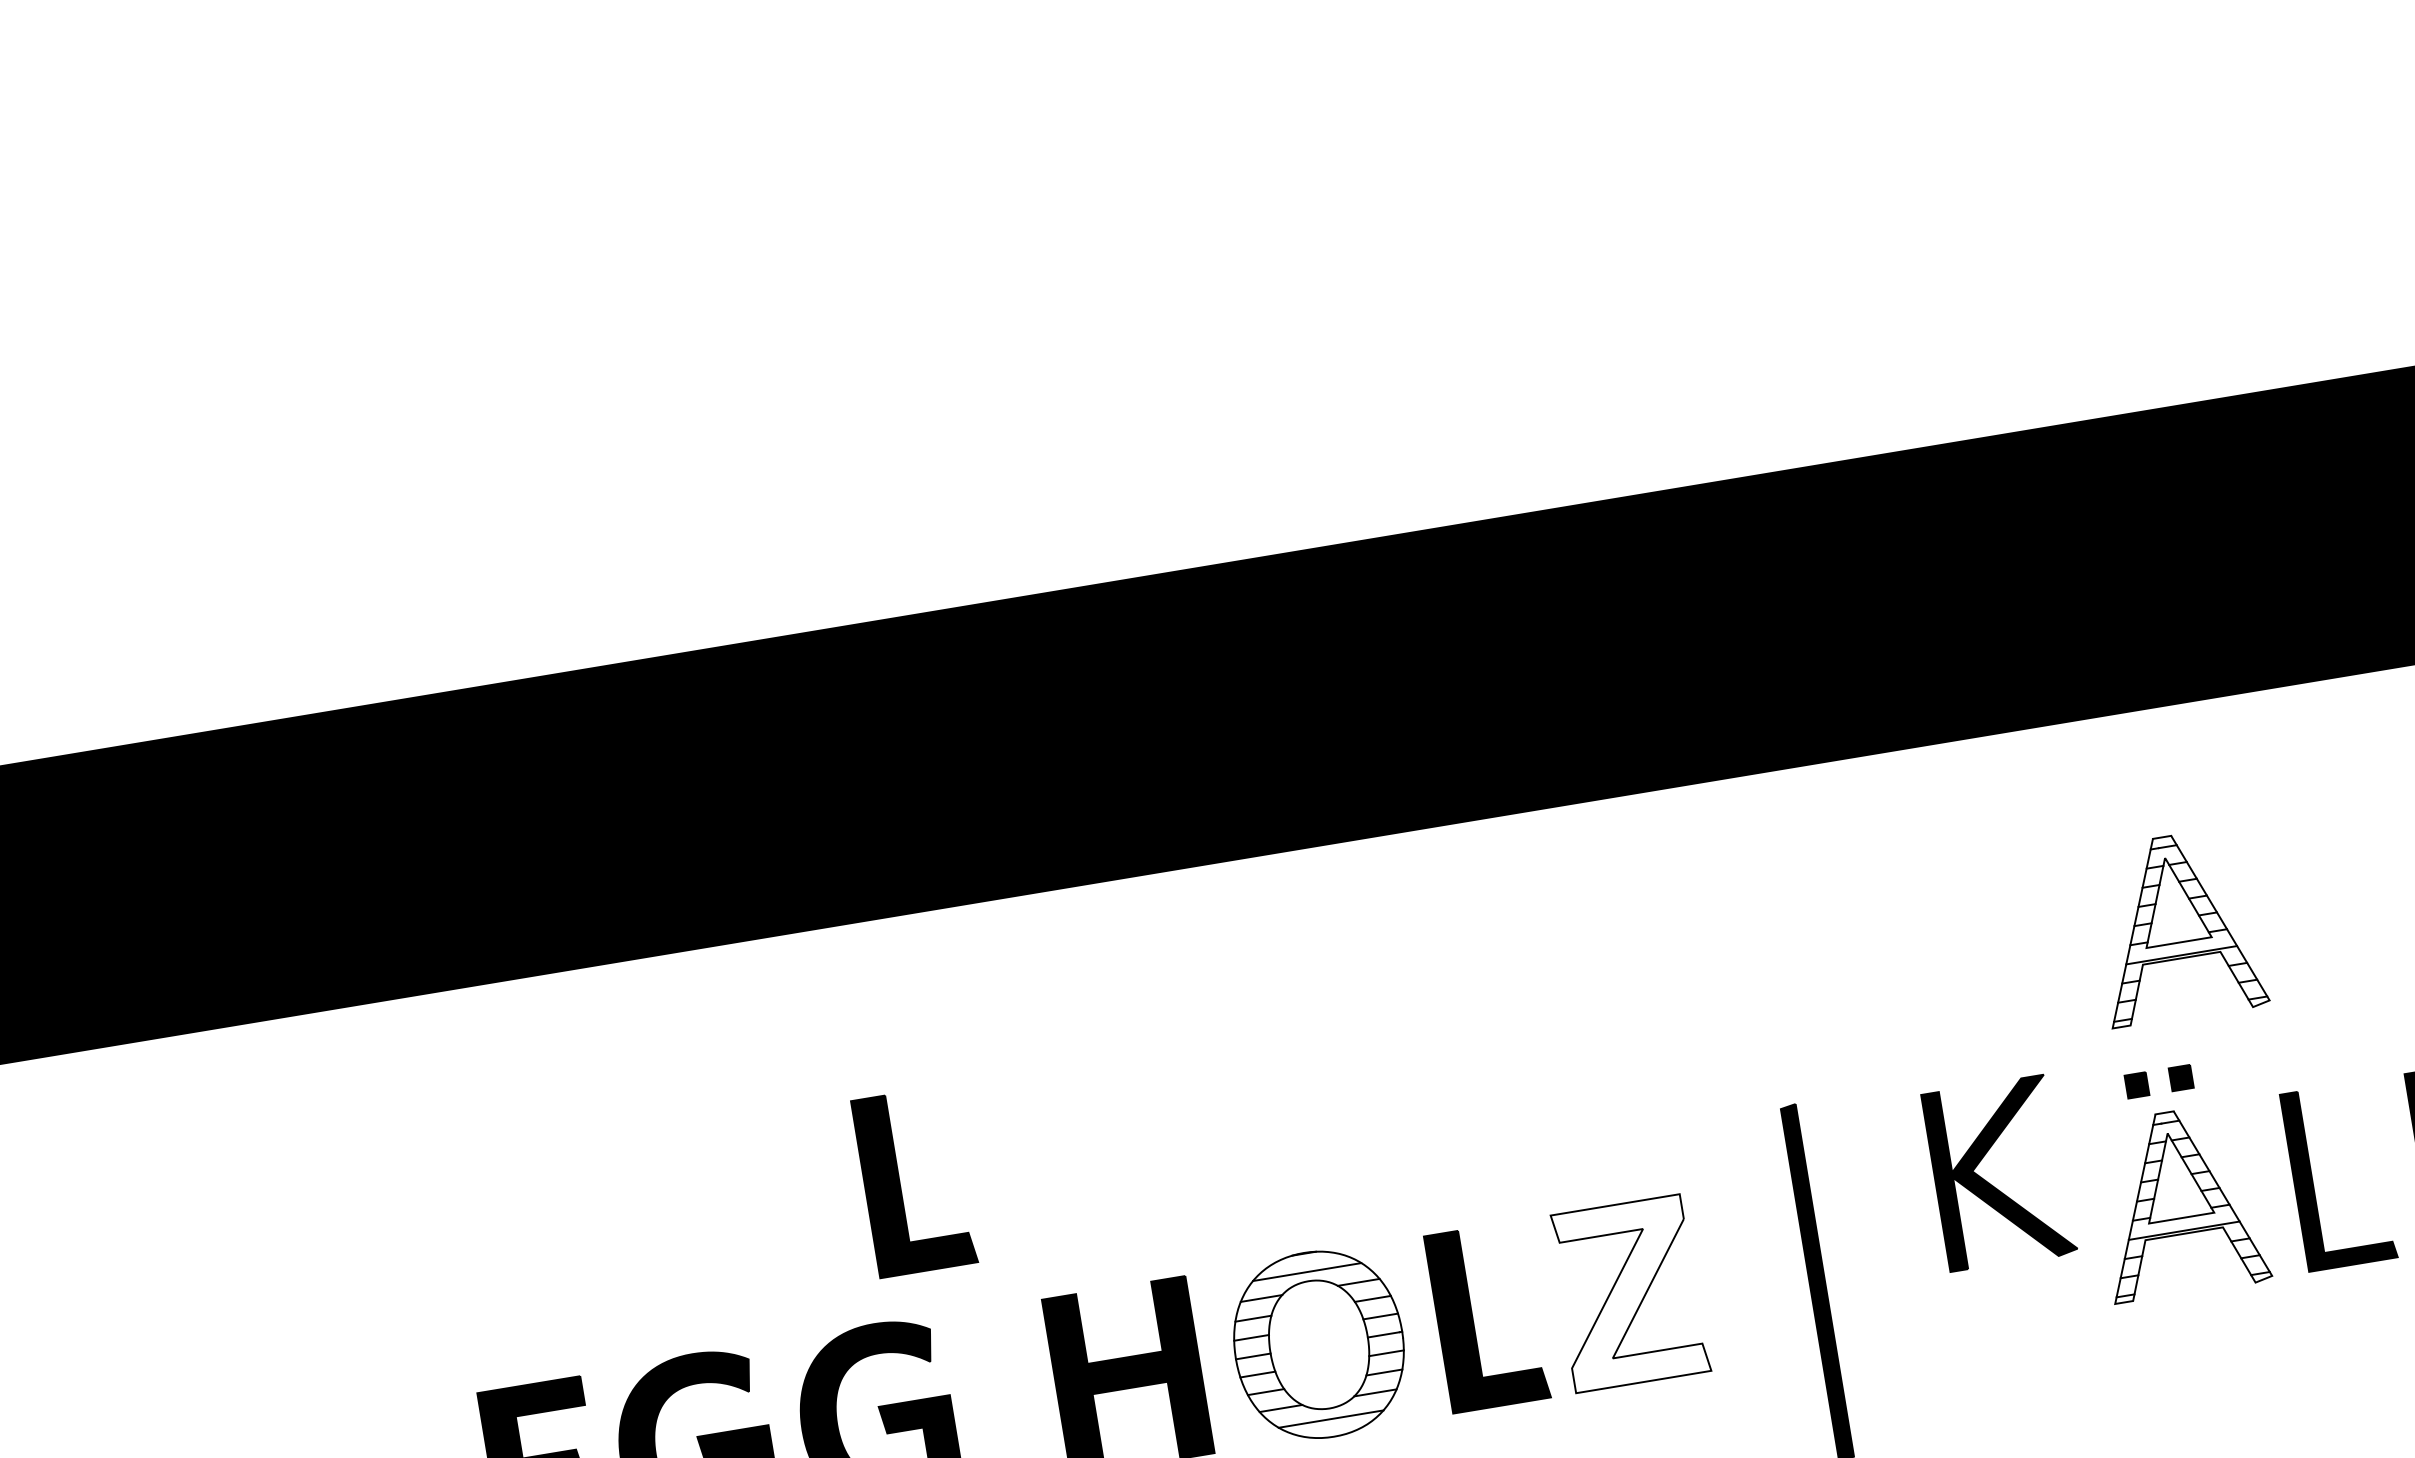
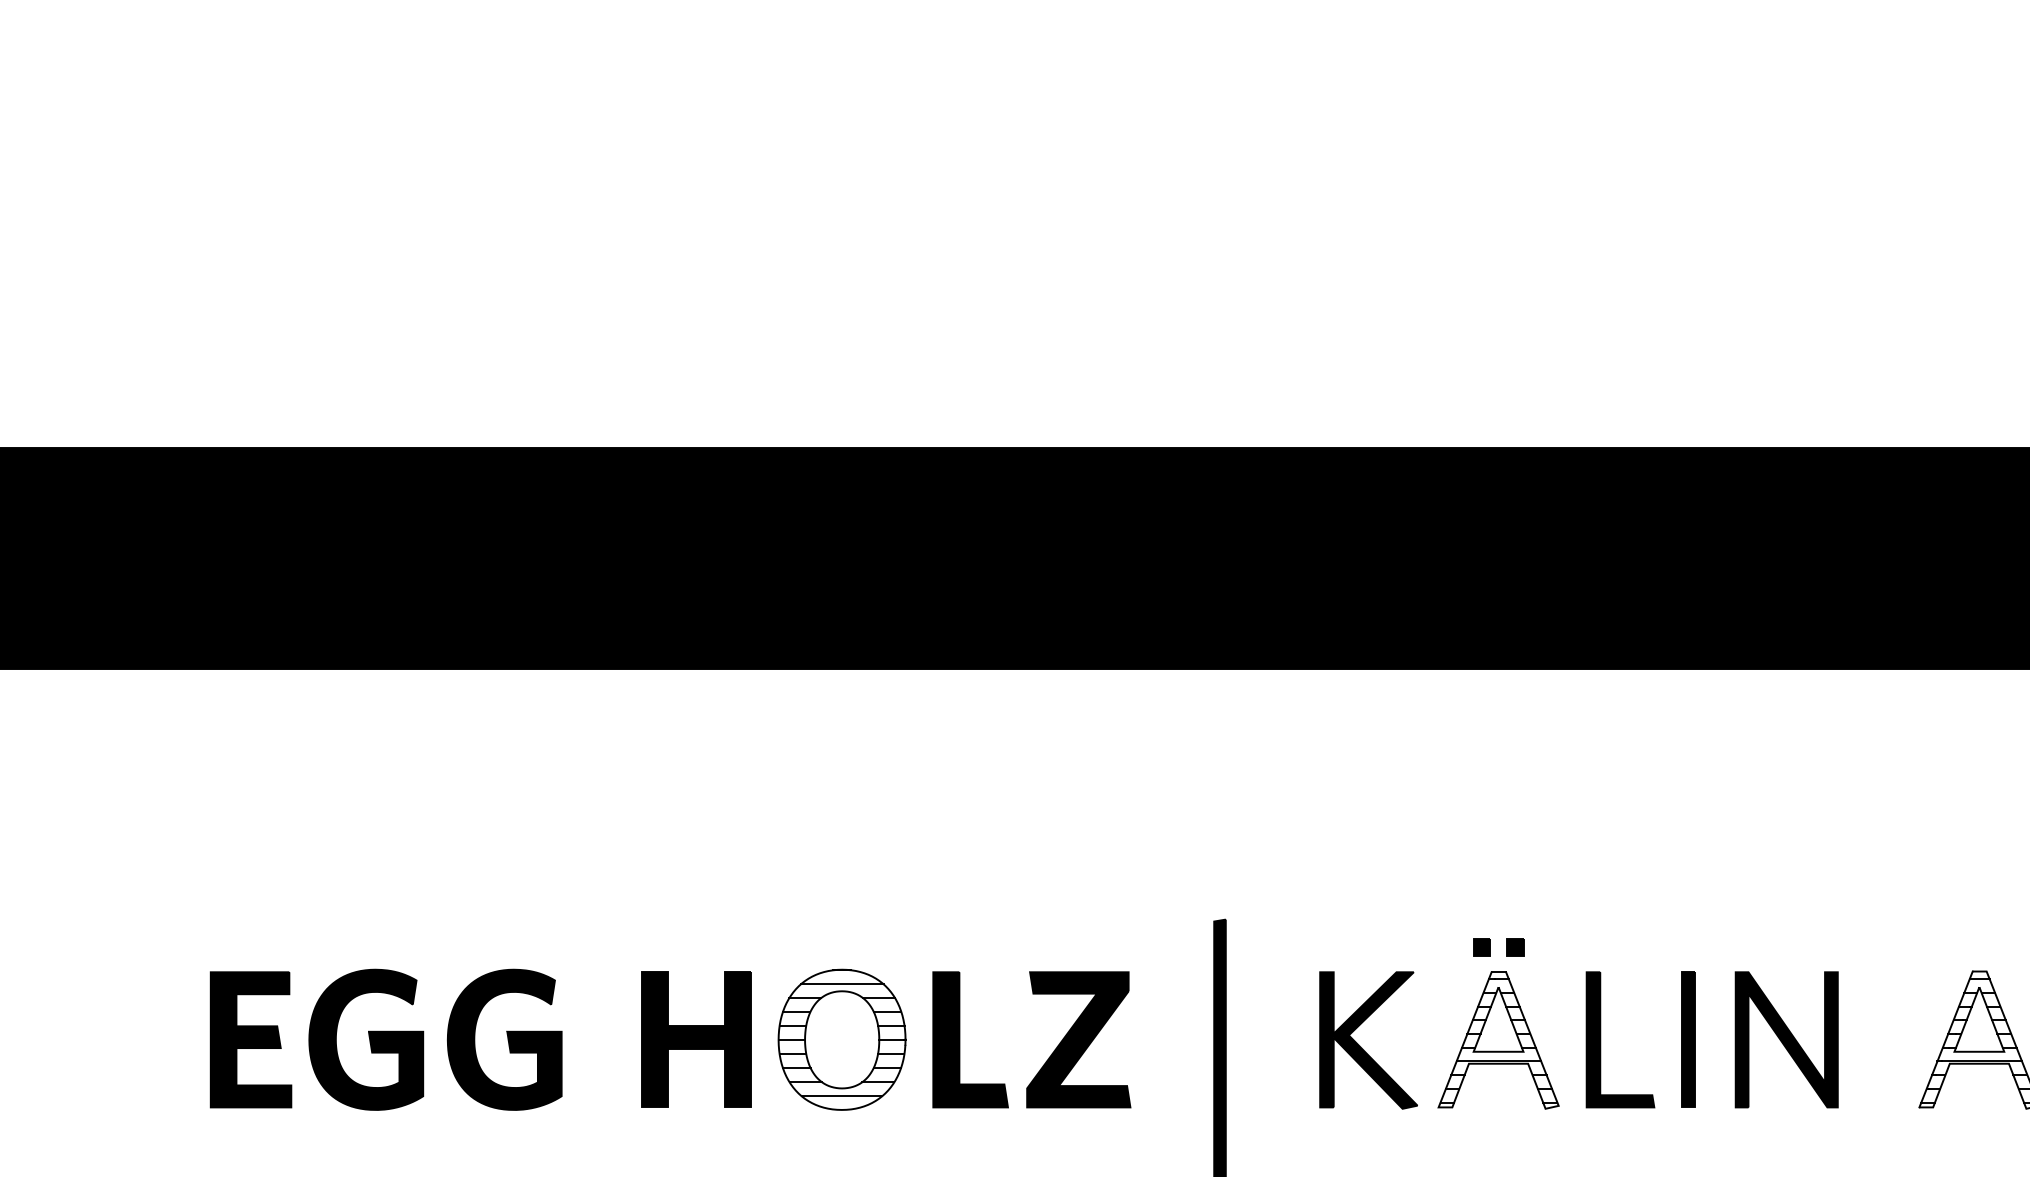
part: (2176, 927) -> (1530, 835), removed
part: (901, 1183) -> (551, 868), removed
part: (1991, 1183) -> (1361, 1046), moved
fill: (1628, 1293) -> (1078, 1039), added

